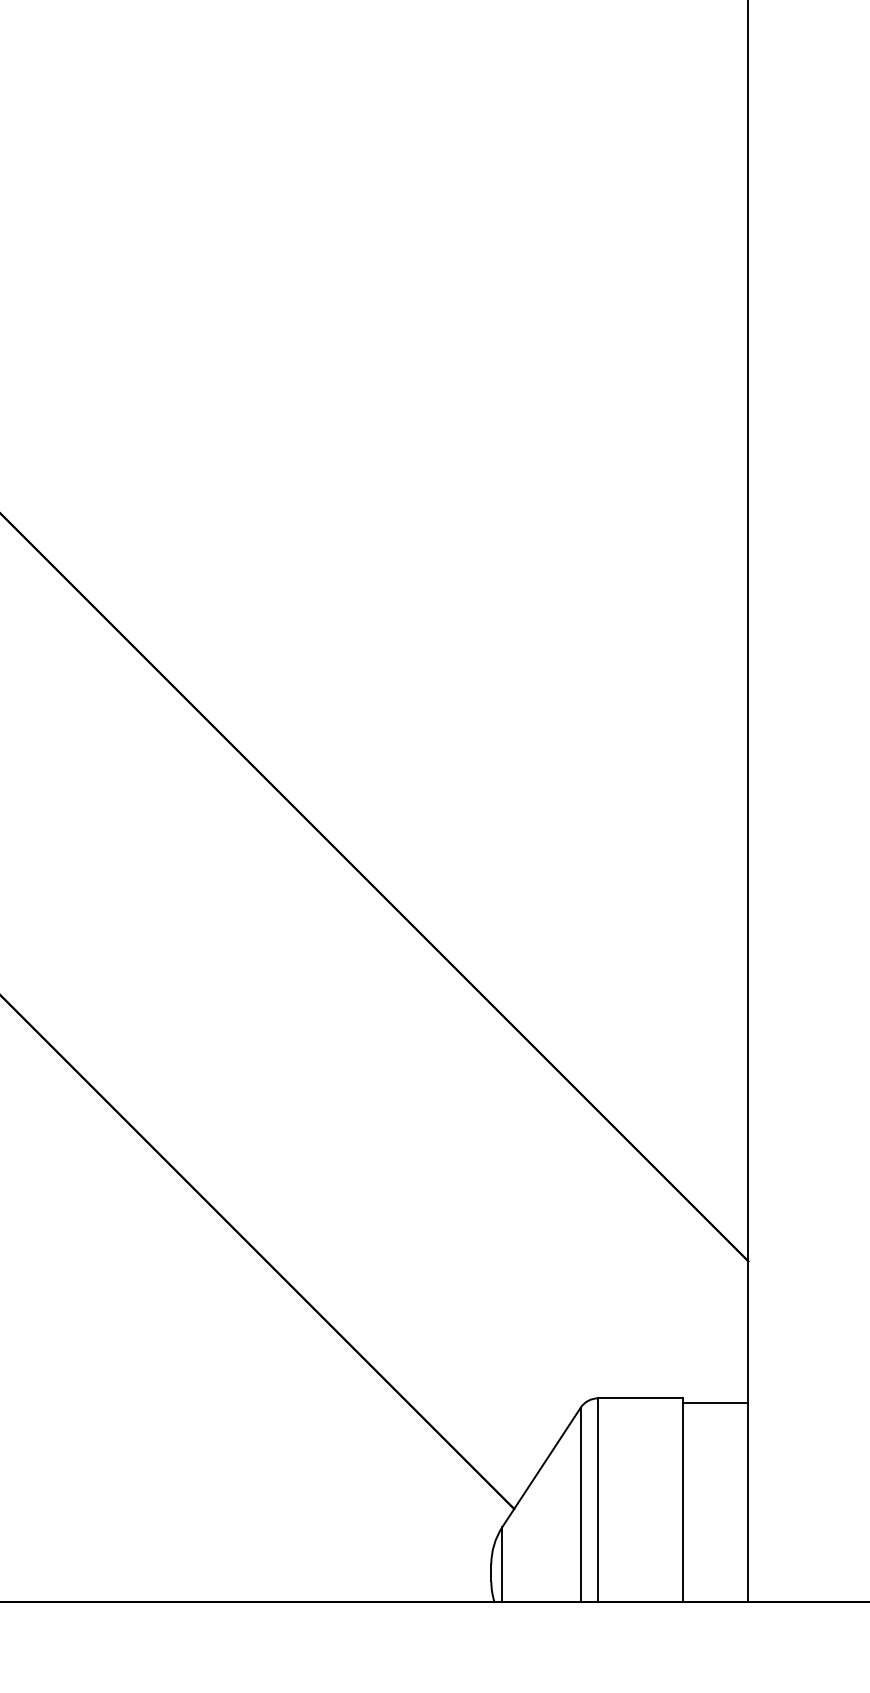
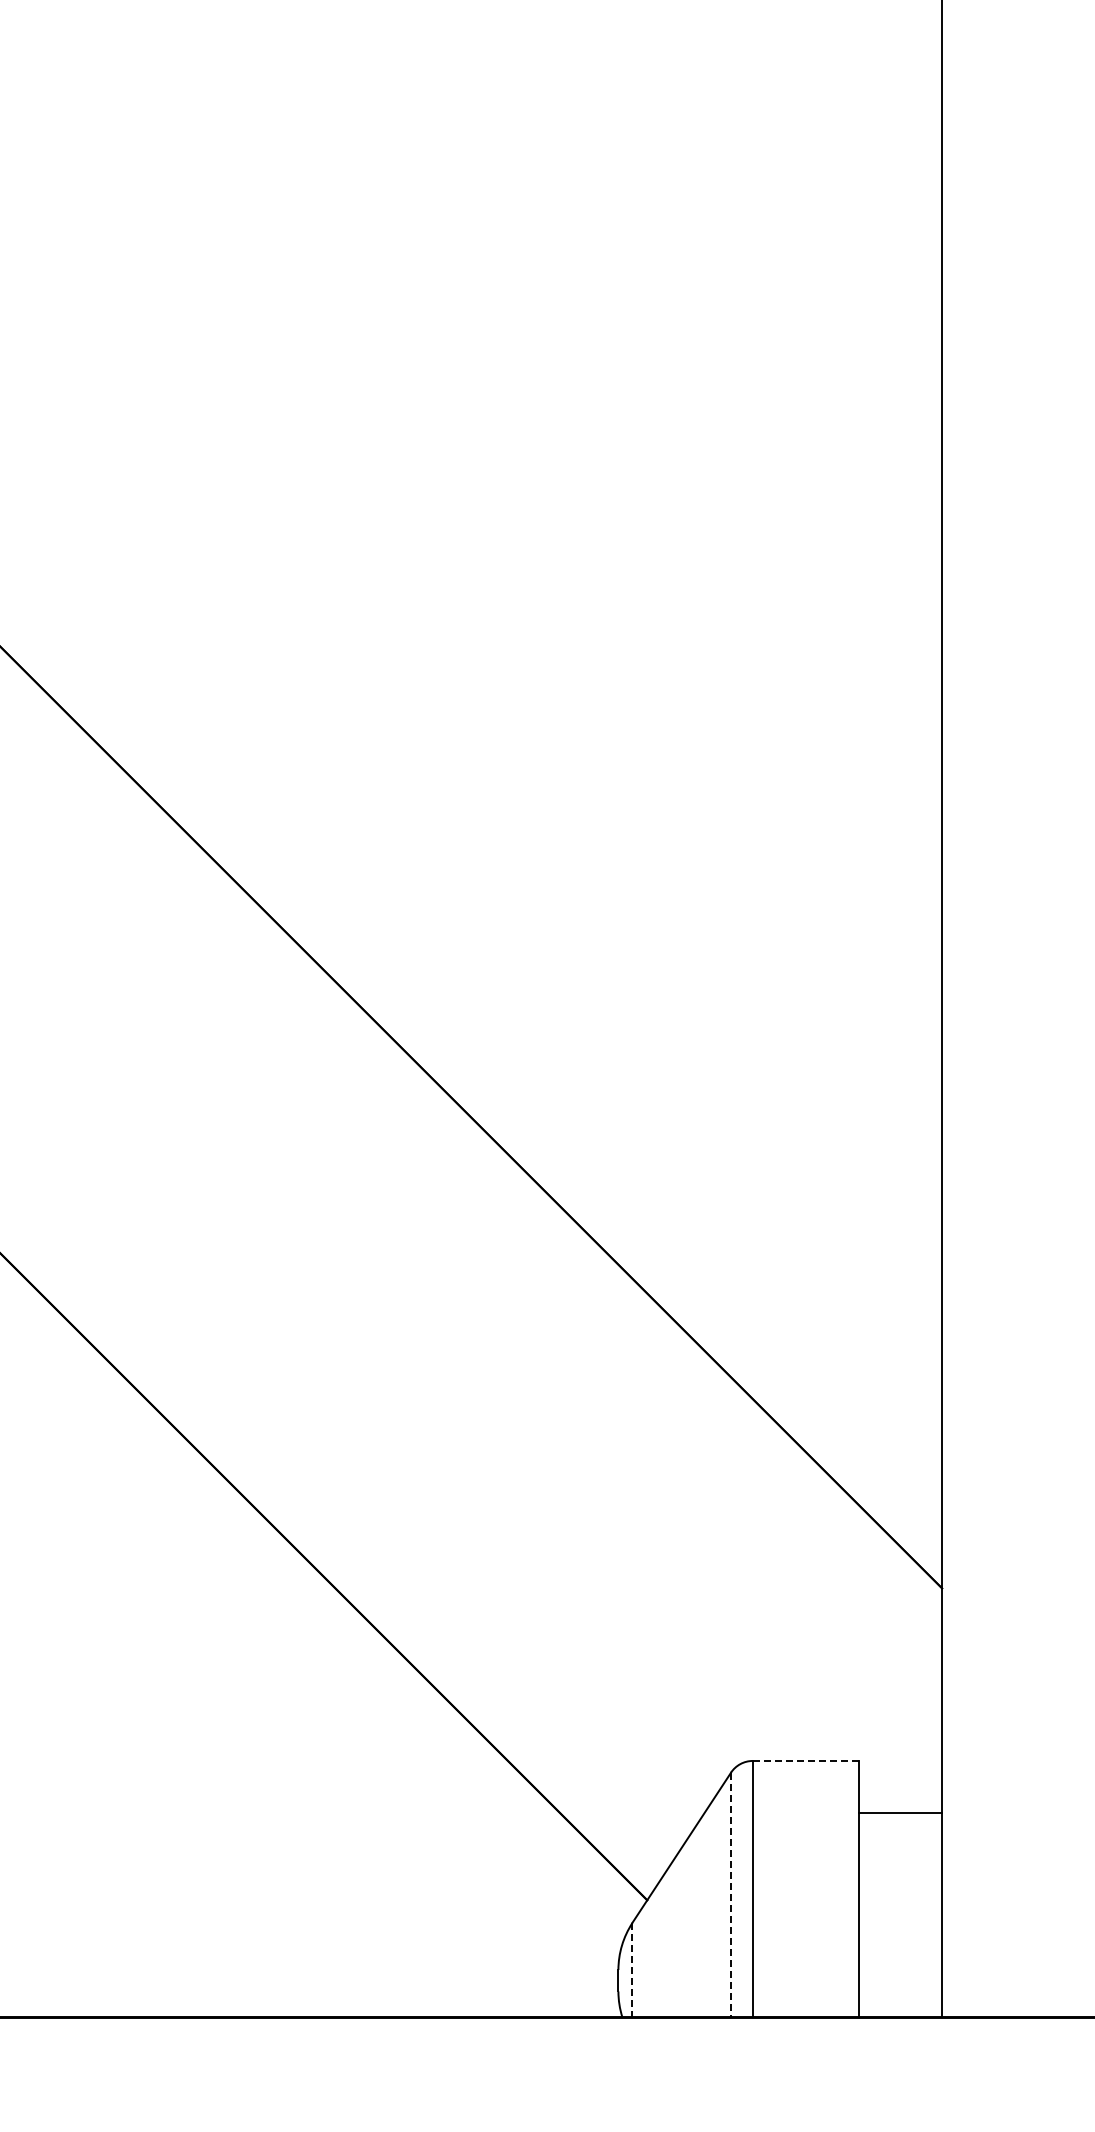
line: (639, 1398) -> (805, 1760), solid -> dashed
line: (715, 1402) -> (900, 1813), moved
line: (580, 1505) -> (730, 1895), solid -> dashed
line: (502, 1564) -> (632, 1970), solid -> dashed

